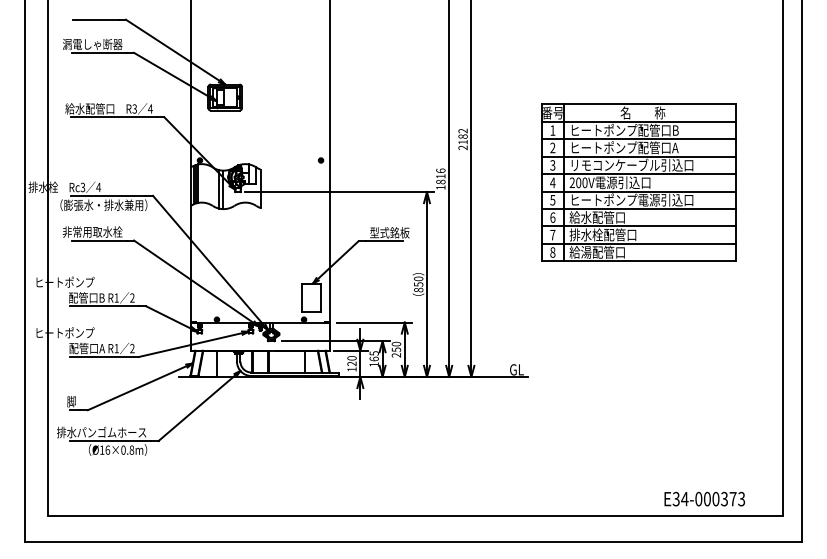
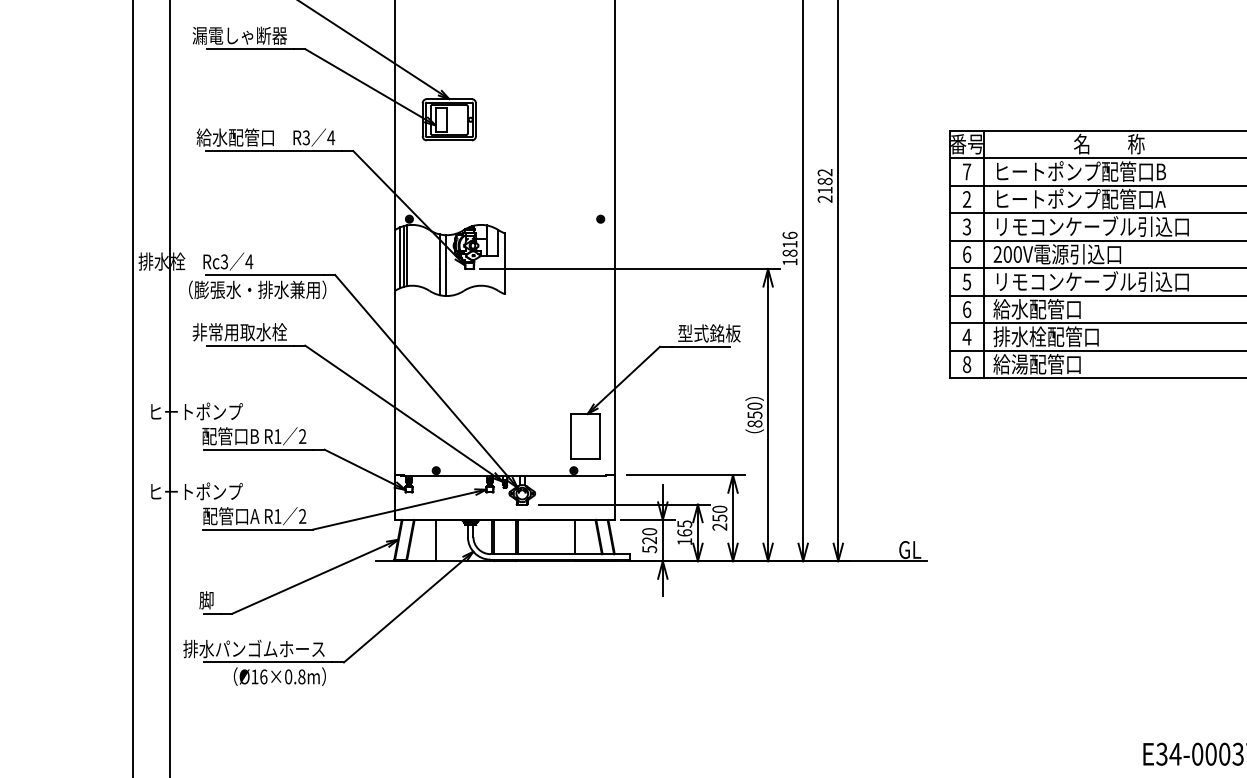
text: (552, 130) -> (966, 171), 1 -> 7
text: (552, 182) -> (966, 253), 4 -> 6
text: (615, 199) -> (1065, 280), ヒートポンプ電源引込口 -> リモコンケーブル引込口
text: (552, 234) -> (966, 336), 7 -> 4
text: (351, 369) -> (648, 549), 120 -> 520

